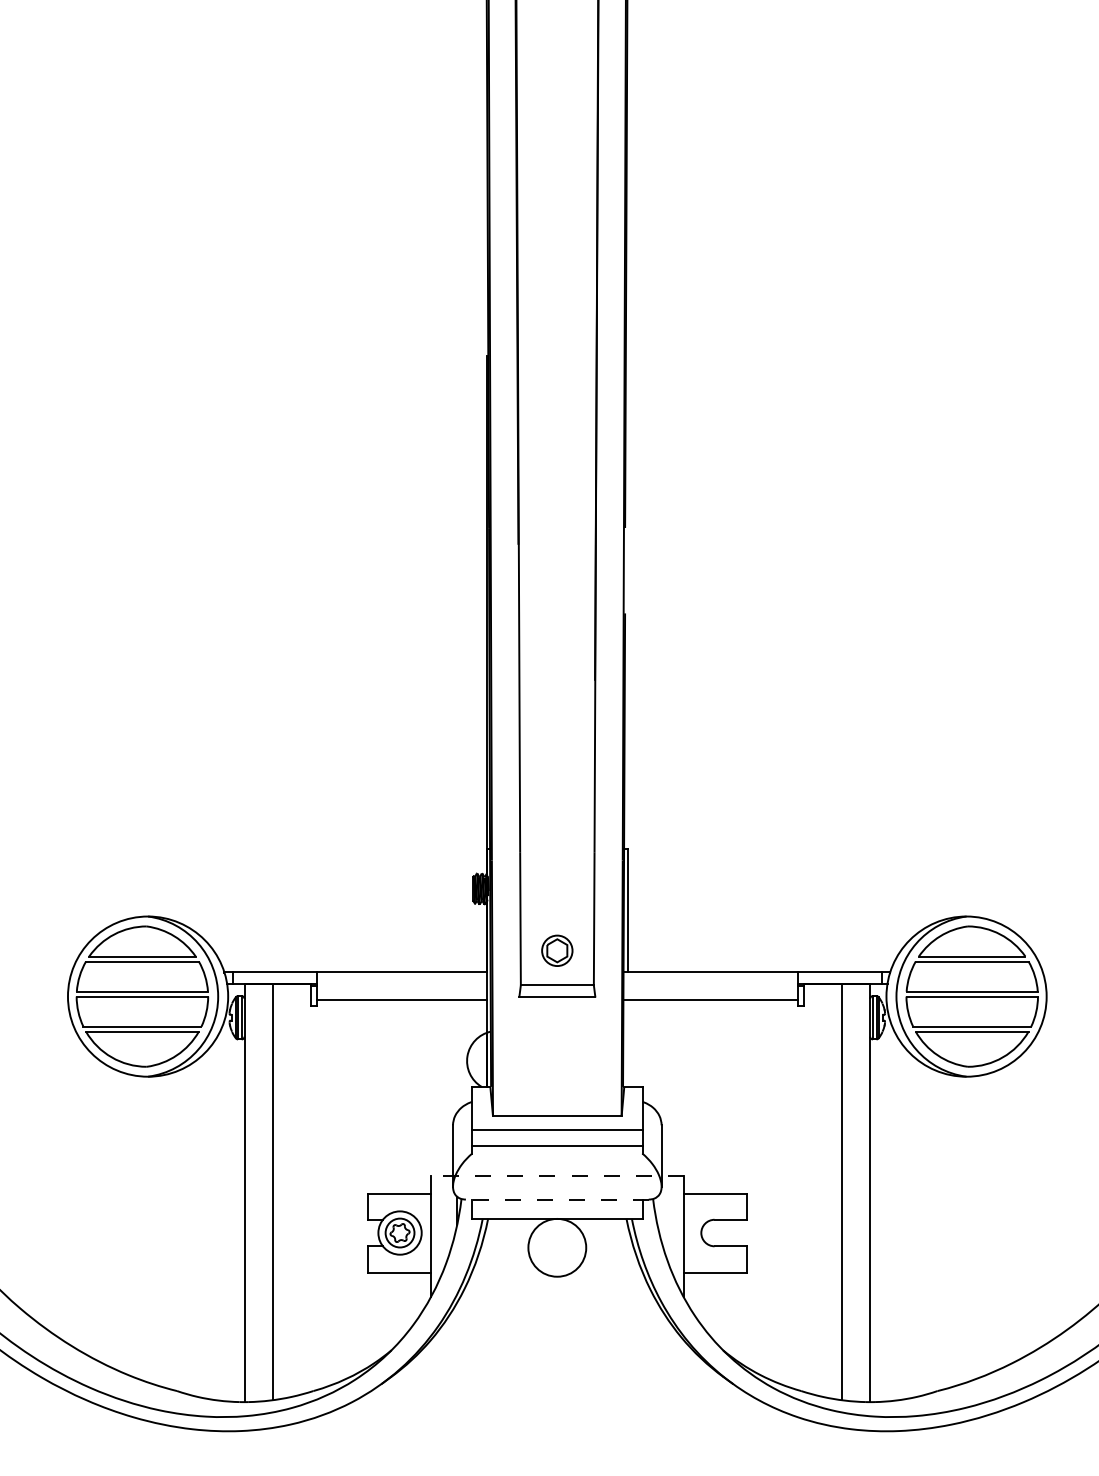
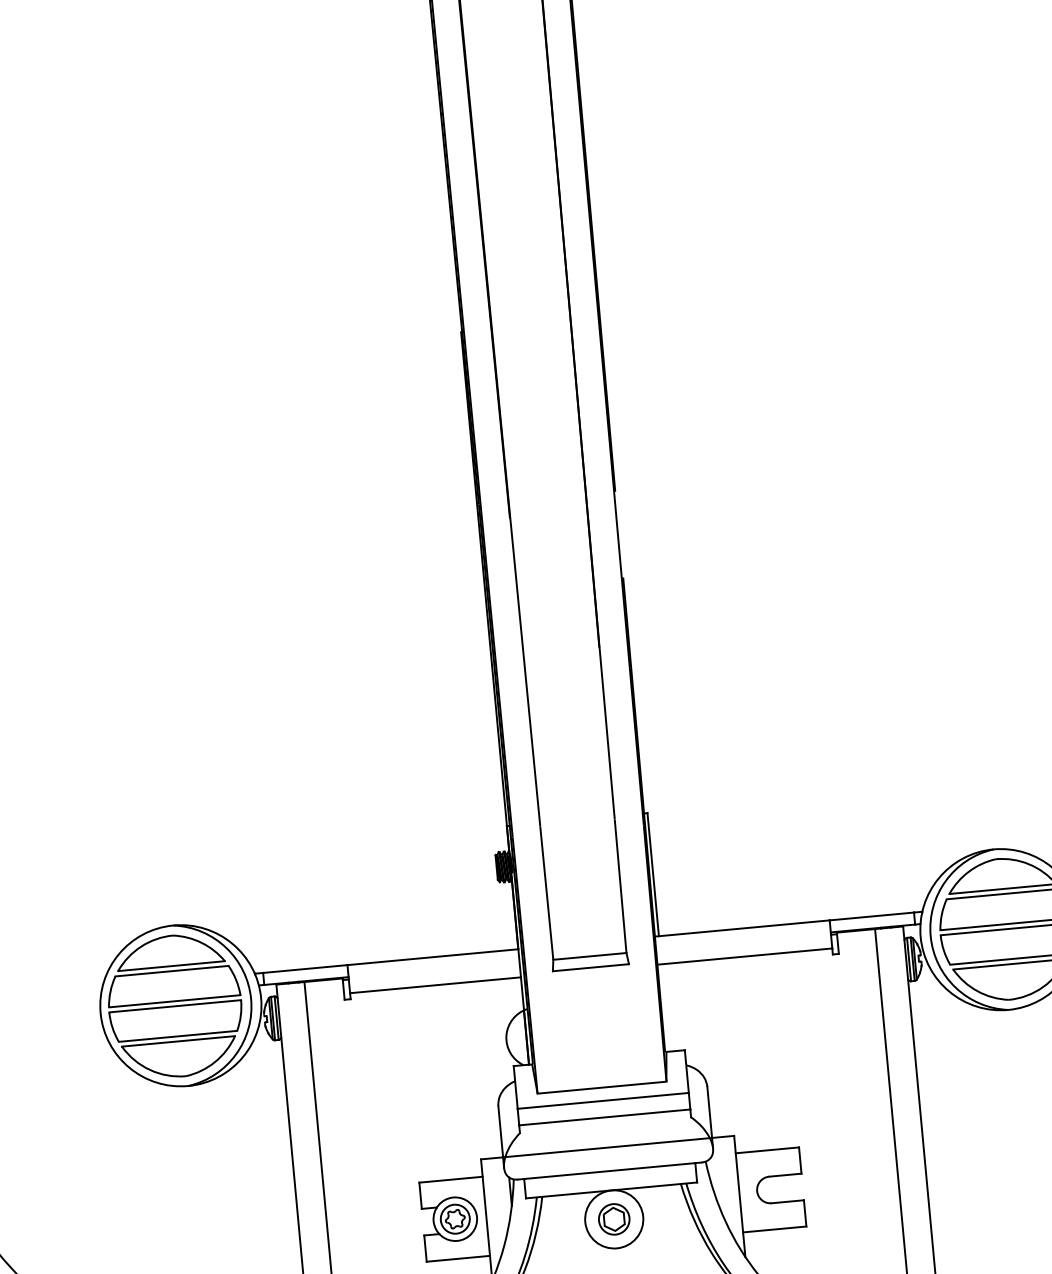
part: (557, 950) -> (614, 1219), moved
line: (556, 1176) -> (606, 1148), dashed -> solid
line: (556, 1199) -> (608, 1171), dashed -> solid

